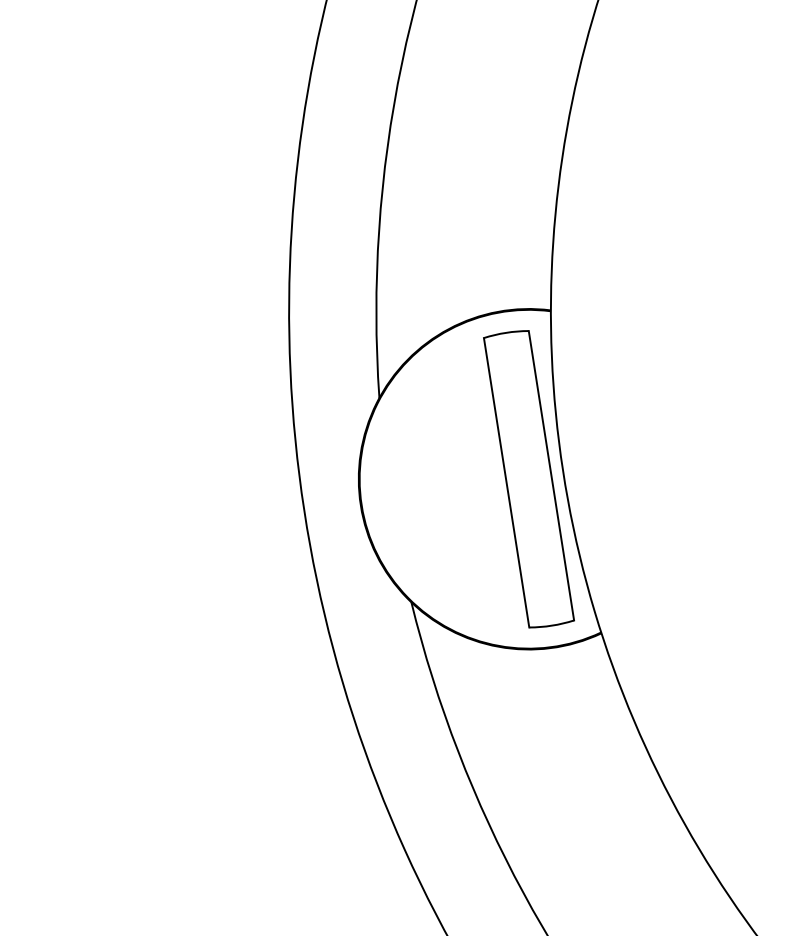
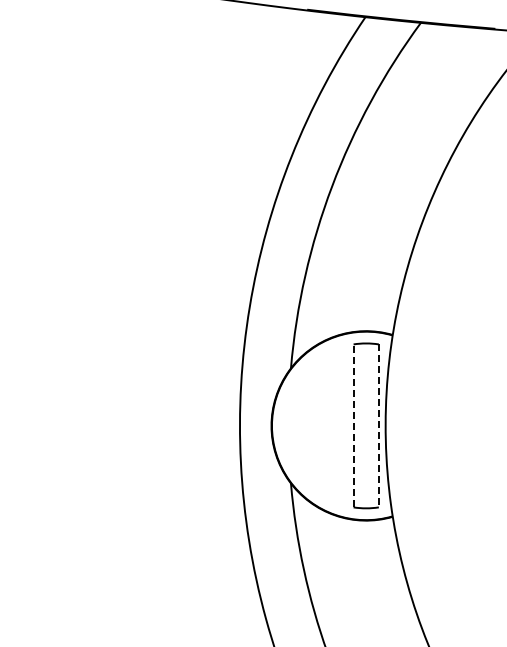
line: (551, 476) -> (378, 426), solid -> dashed
line: (506, 482) -> (353, 425), solid -> dashed

